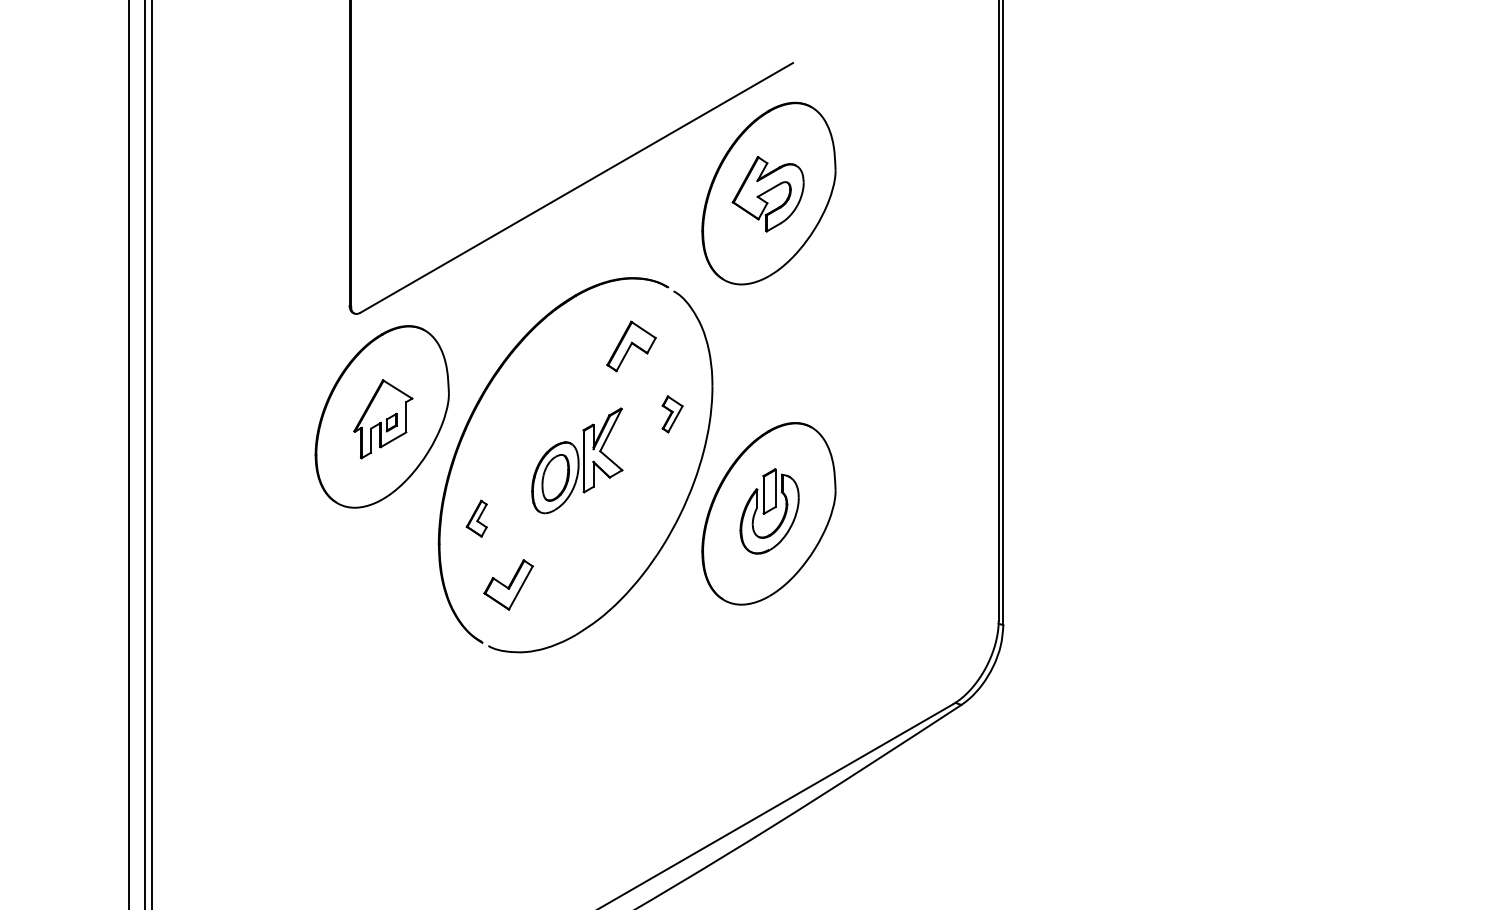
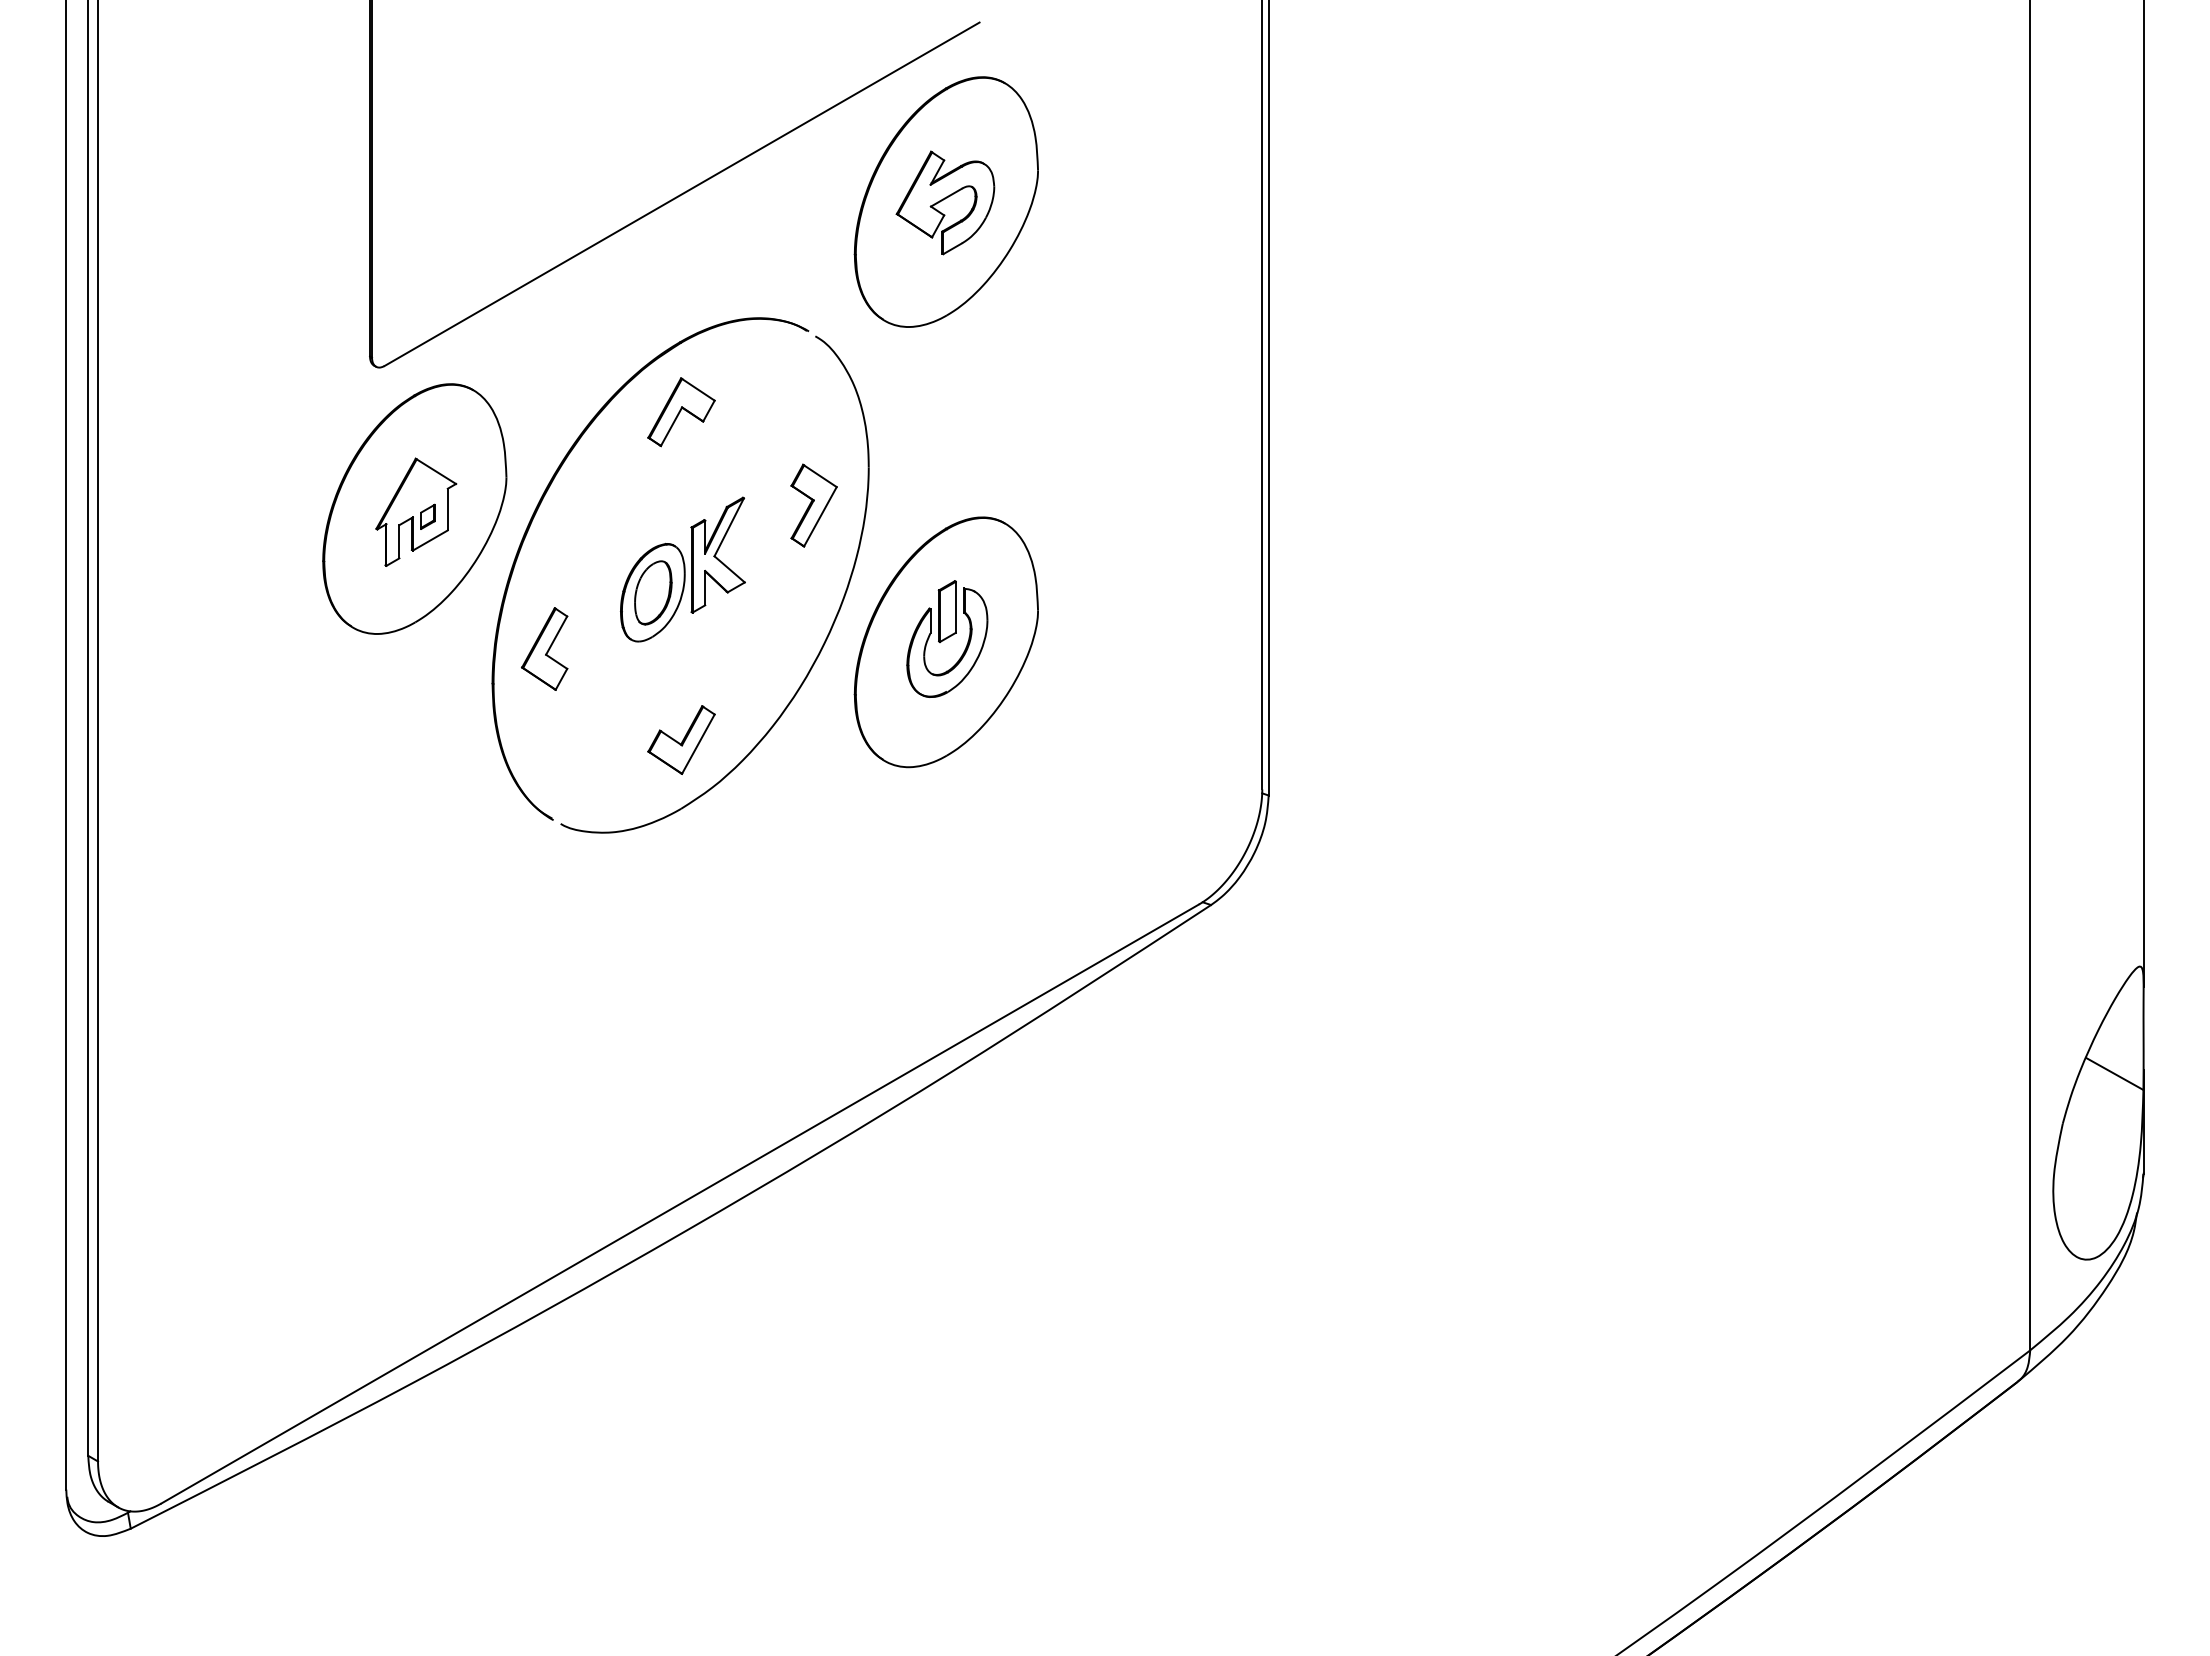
part: (631, 346) -> (681, 412), moved
part: (672, 414) -> (813, 505), size x1.67
part: (476, 518) -> (544, 648), size x1.67
part: (508, 584) -> (681, 739), moved

